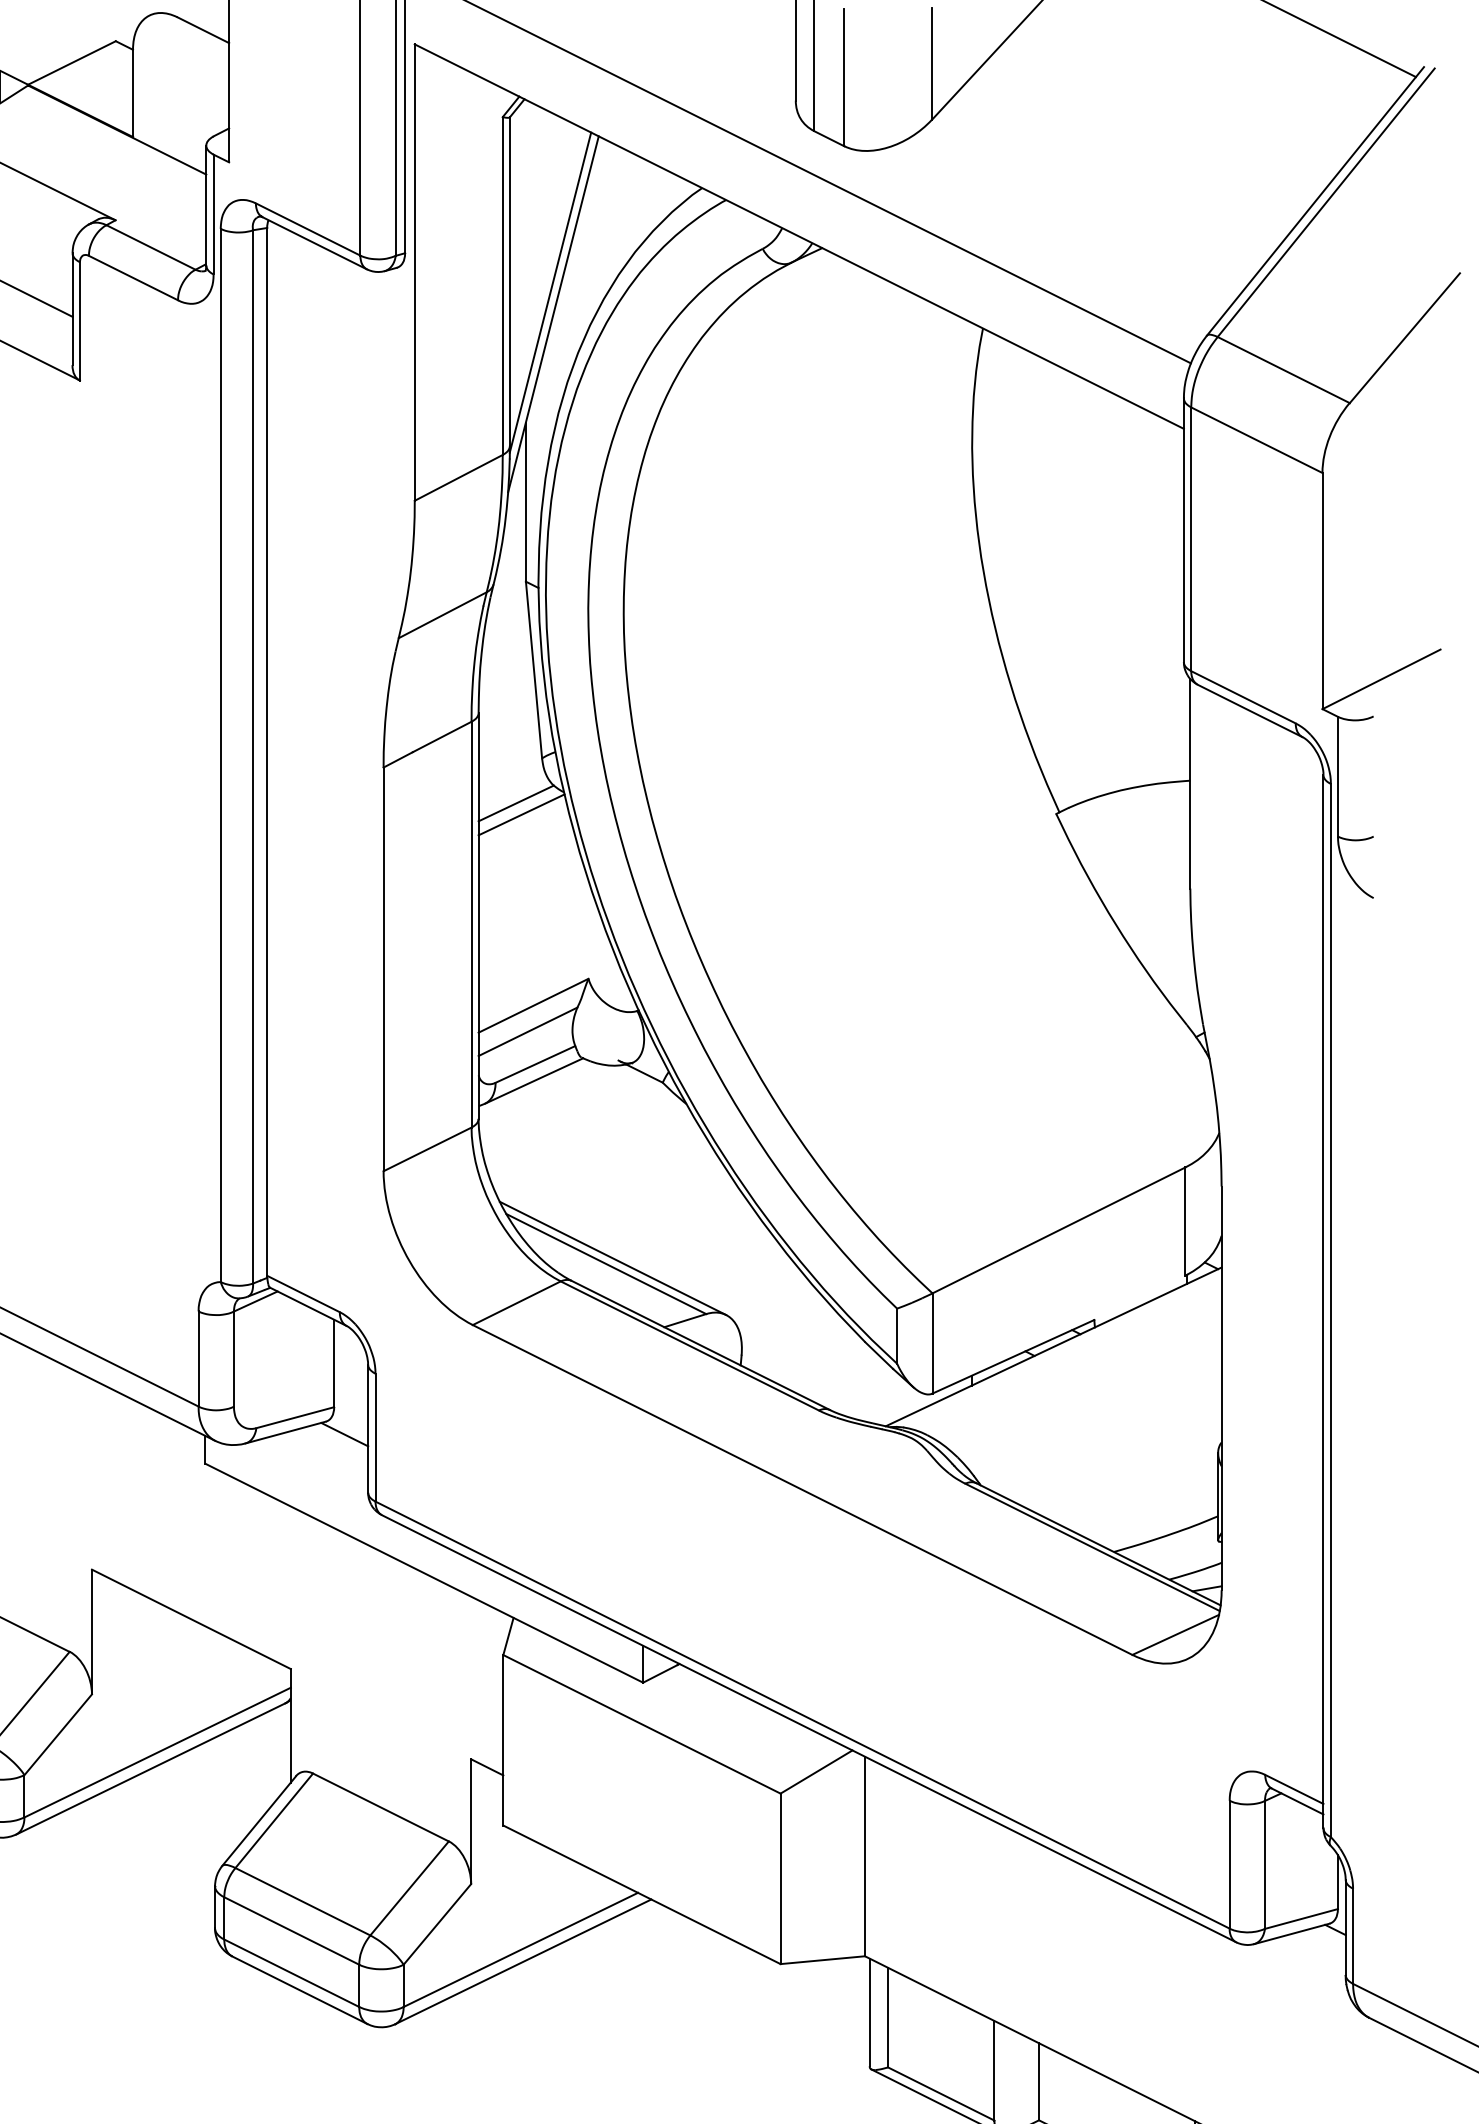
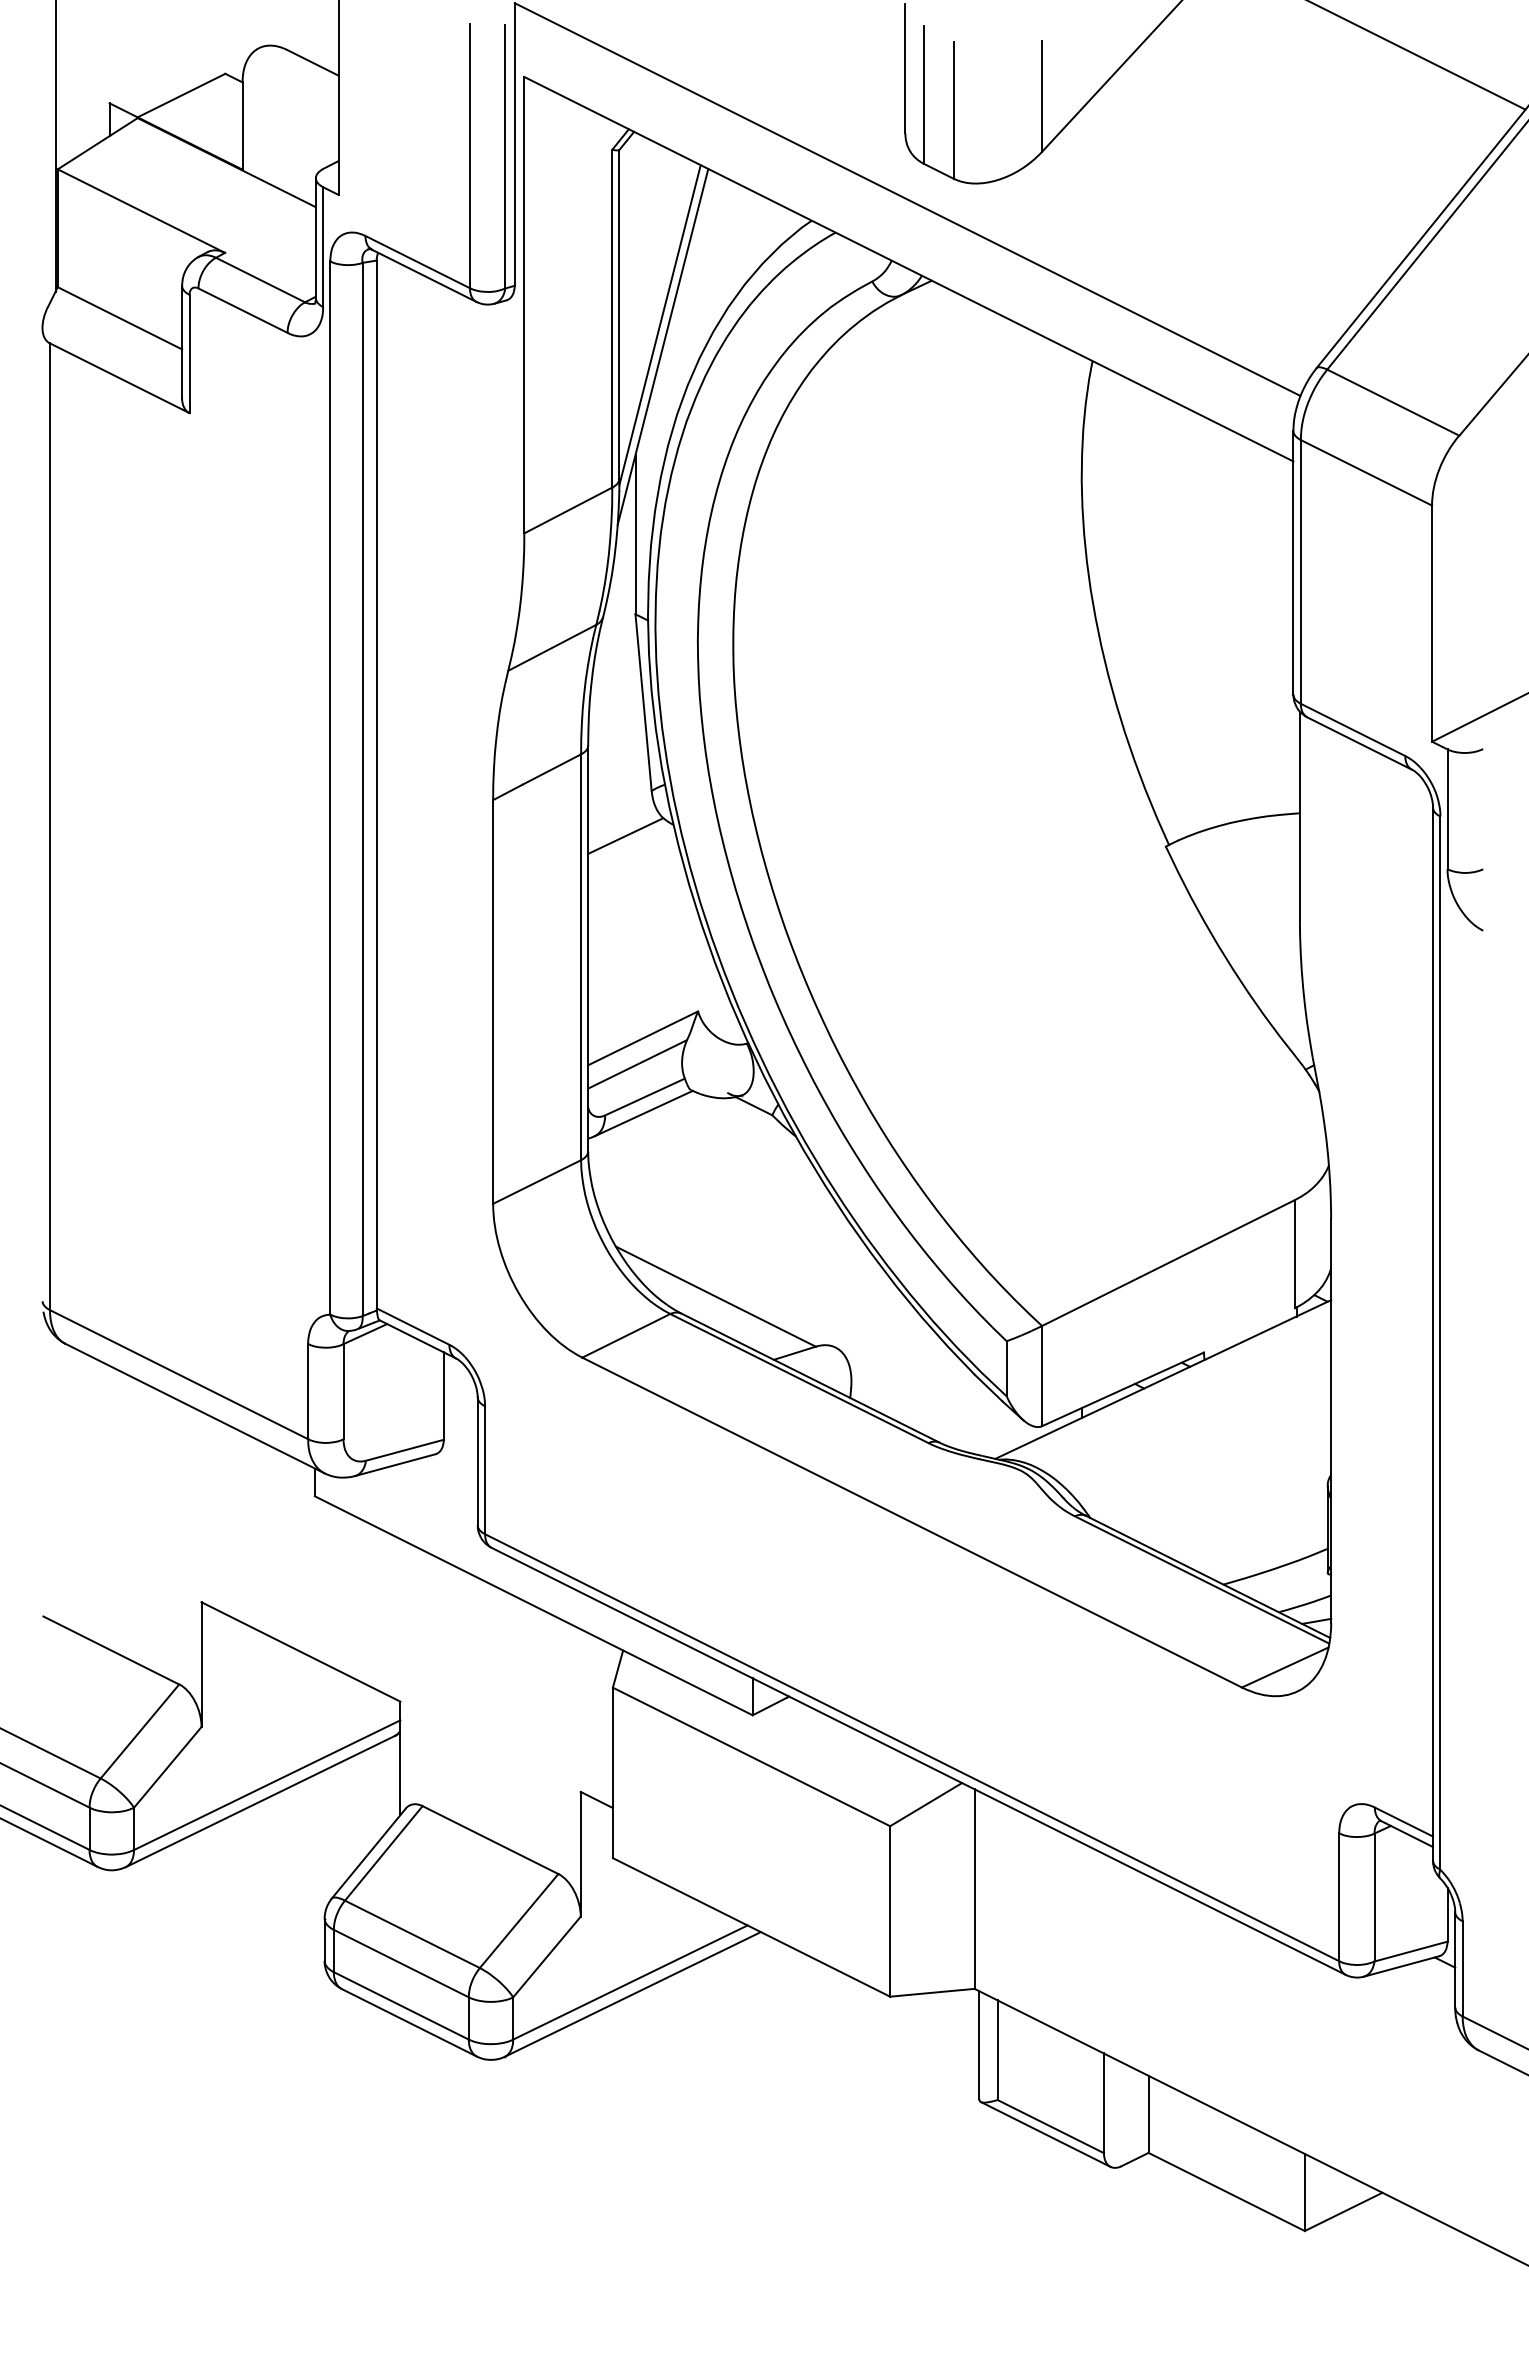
line: (521, 814) -> (631, 847), removed
line: (612, 1257) -> (722, 1290), removed
line: (343, 1433) -> (453, 1466), removed

